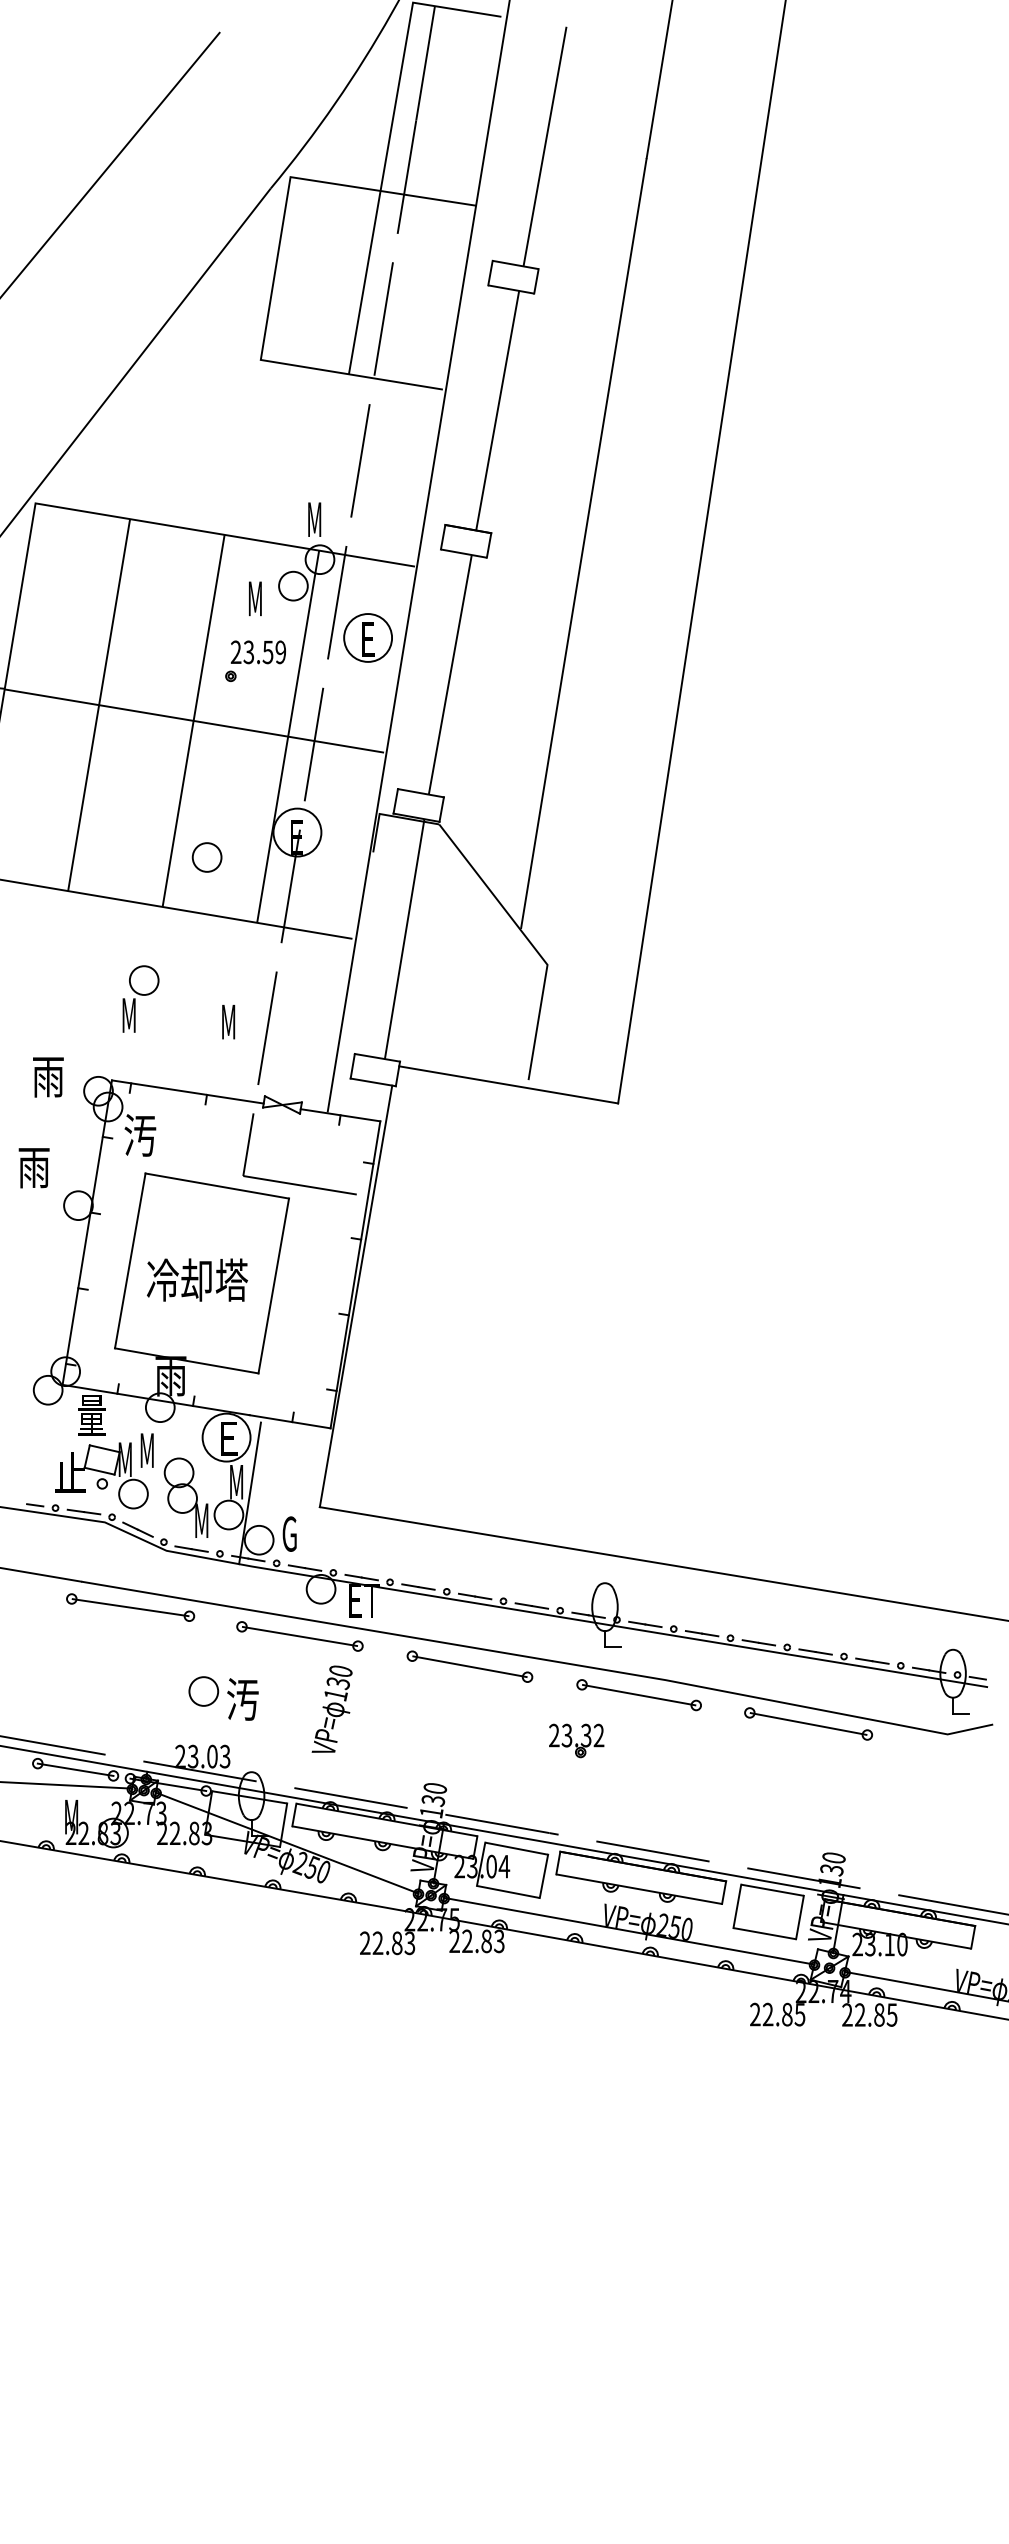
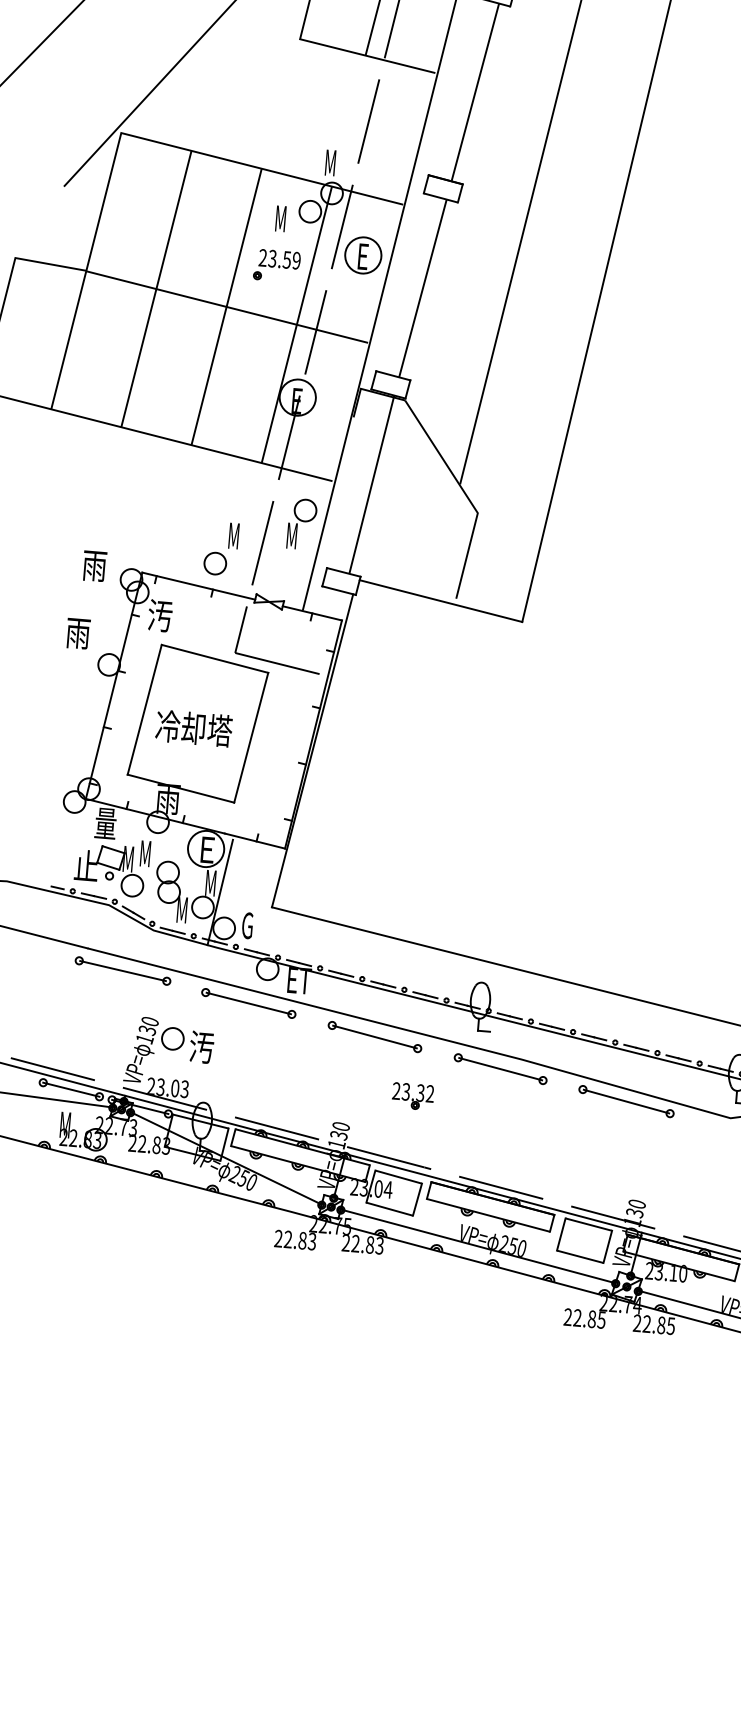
circle: (206, 857) -> (214, 563), moved
part: (140, 998) -> (301, 523), moved
text: (331, 1708) -> (140, 1049), moved
part: (576, 1740) -> (412, 1096), moved

